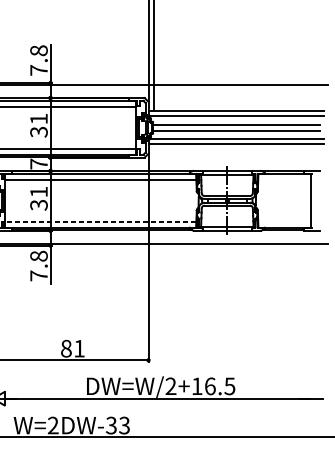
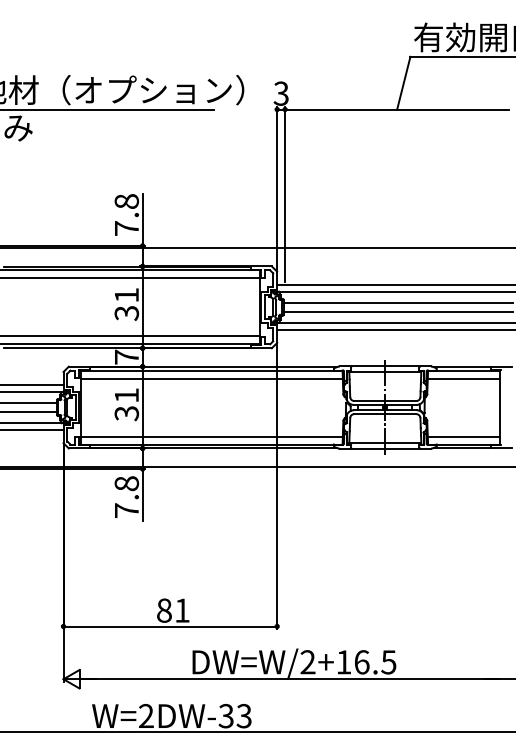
line: (284, 179) -> (463, 378), added
line: (100, 221) -> (211, 436), dashed -> solid
line: (284, 221) -> (463, 436), added

